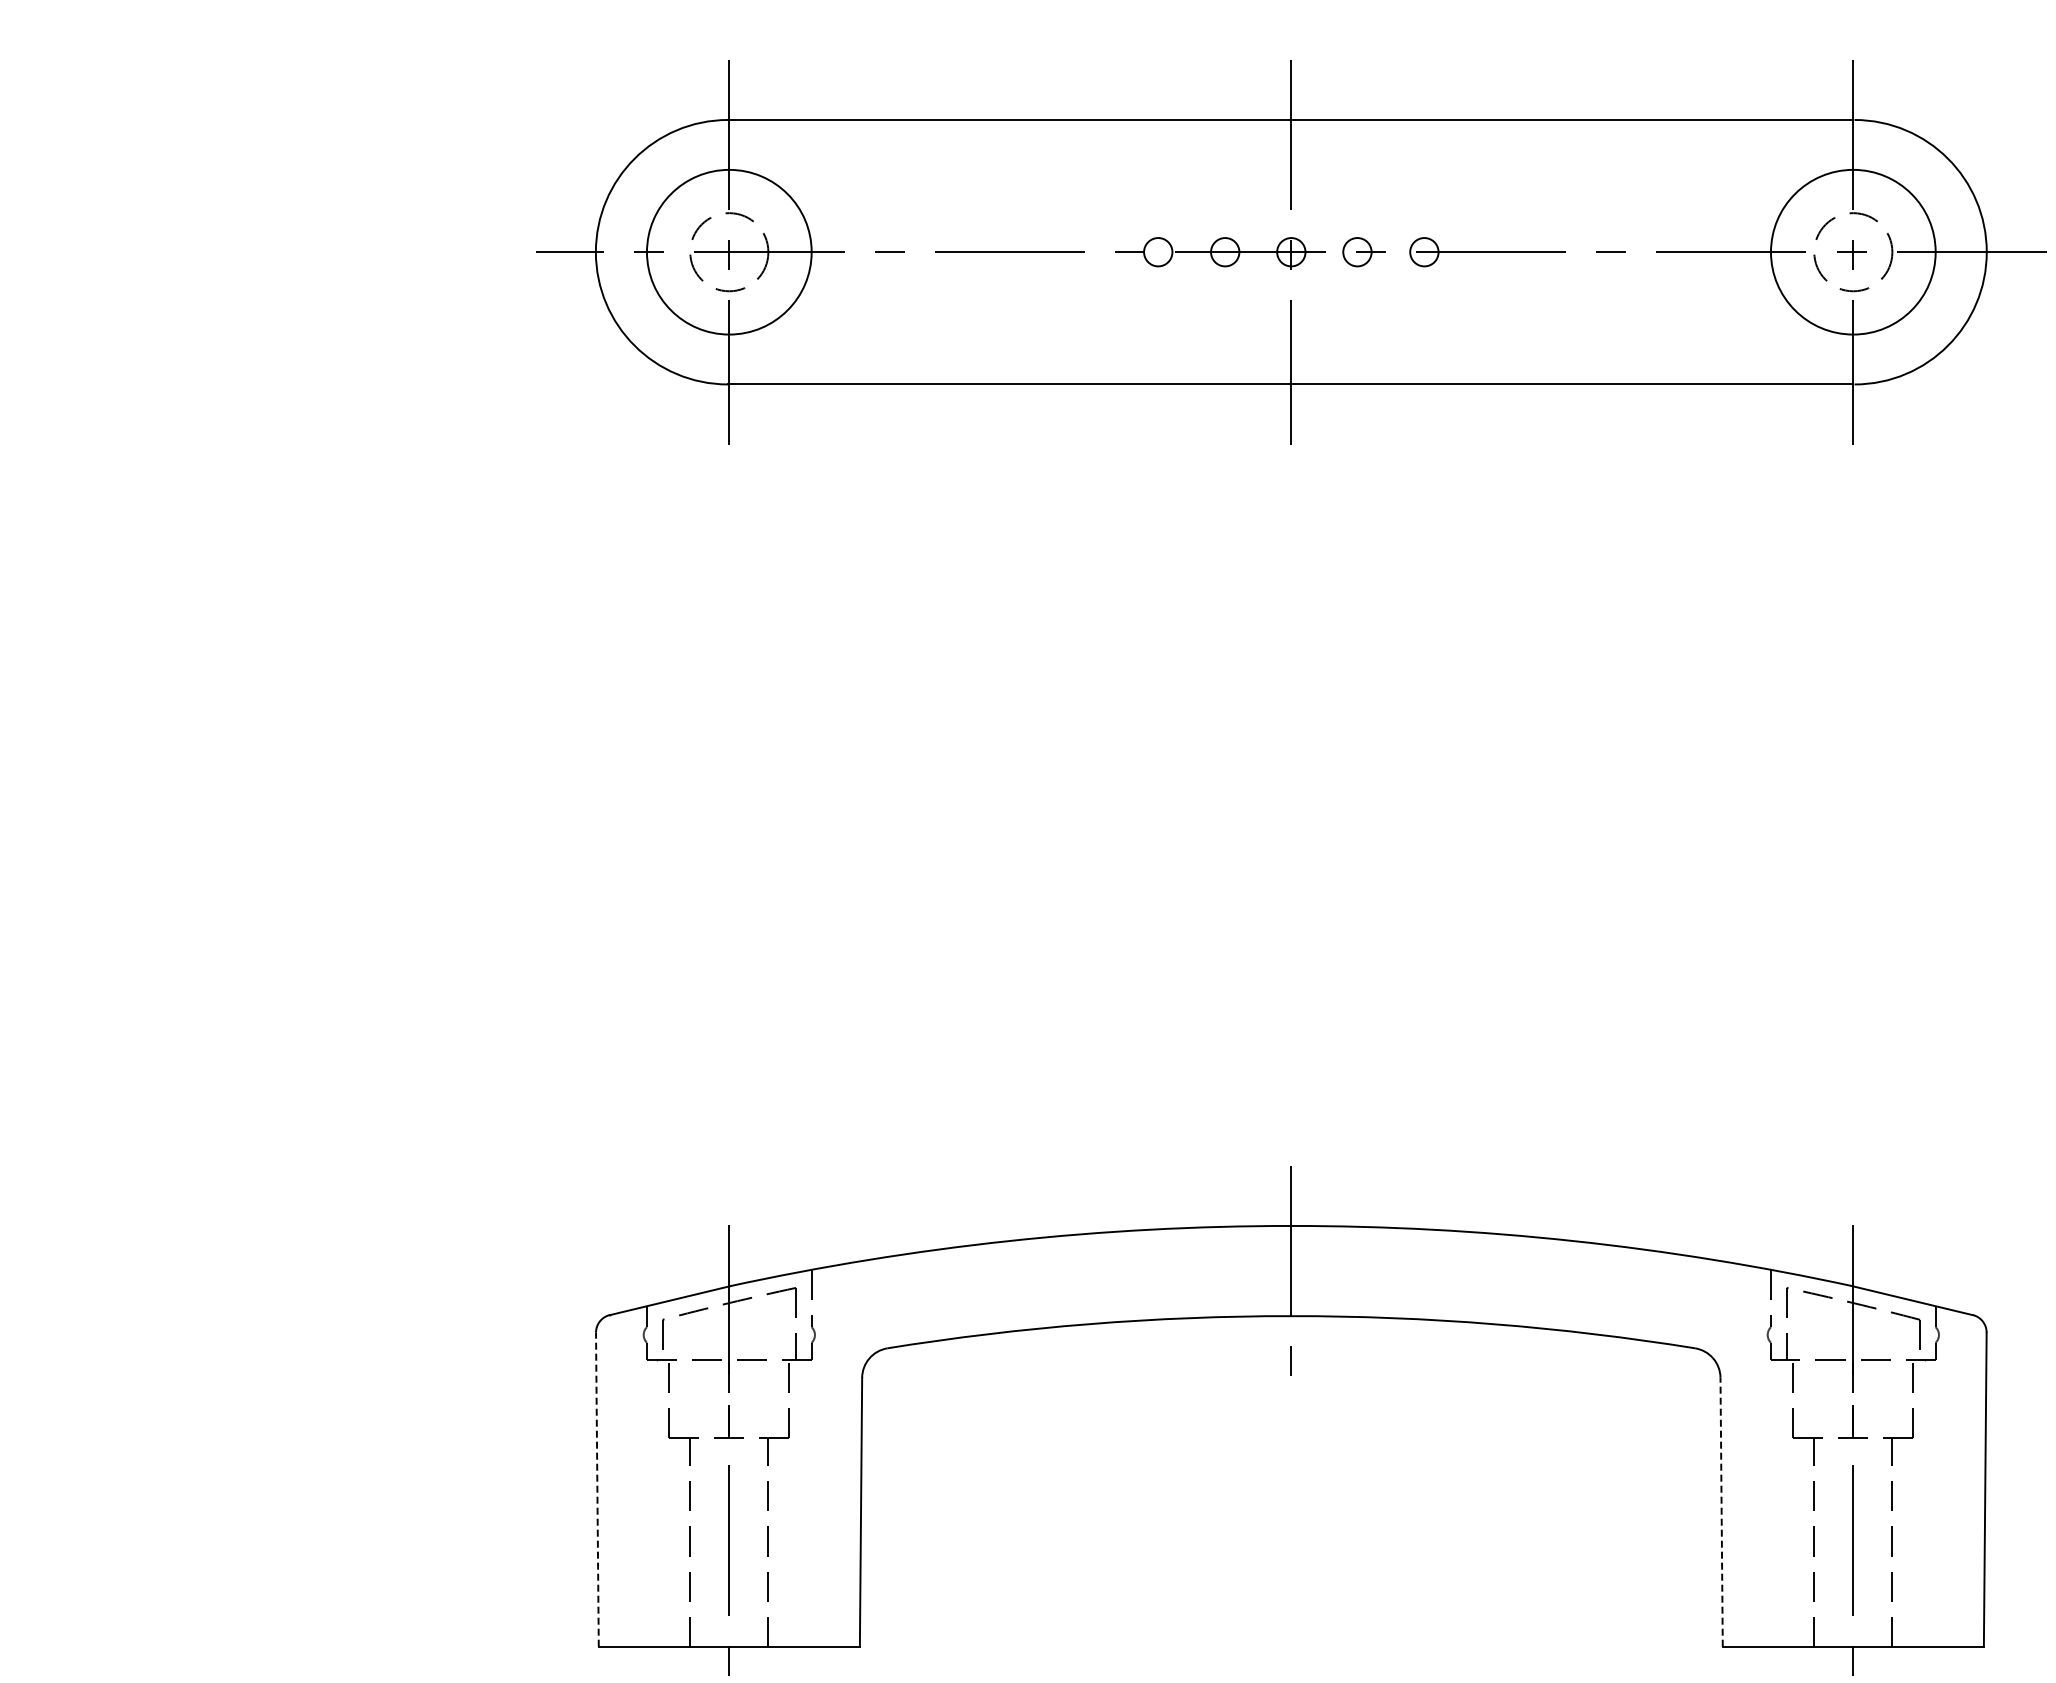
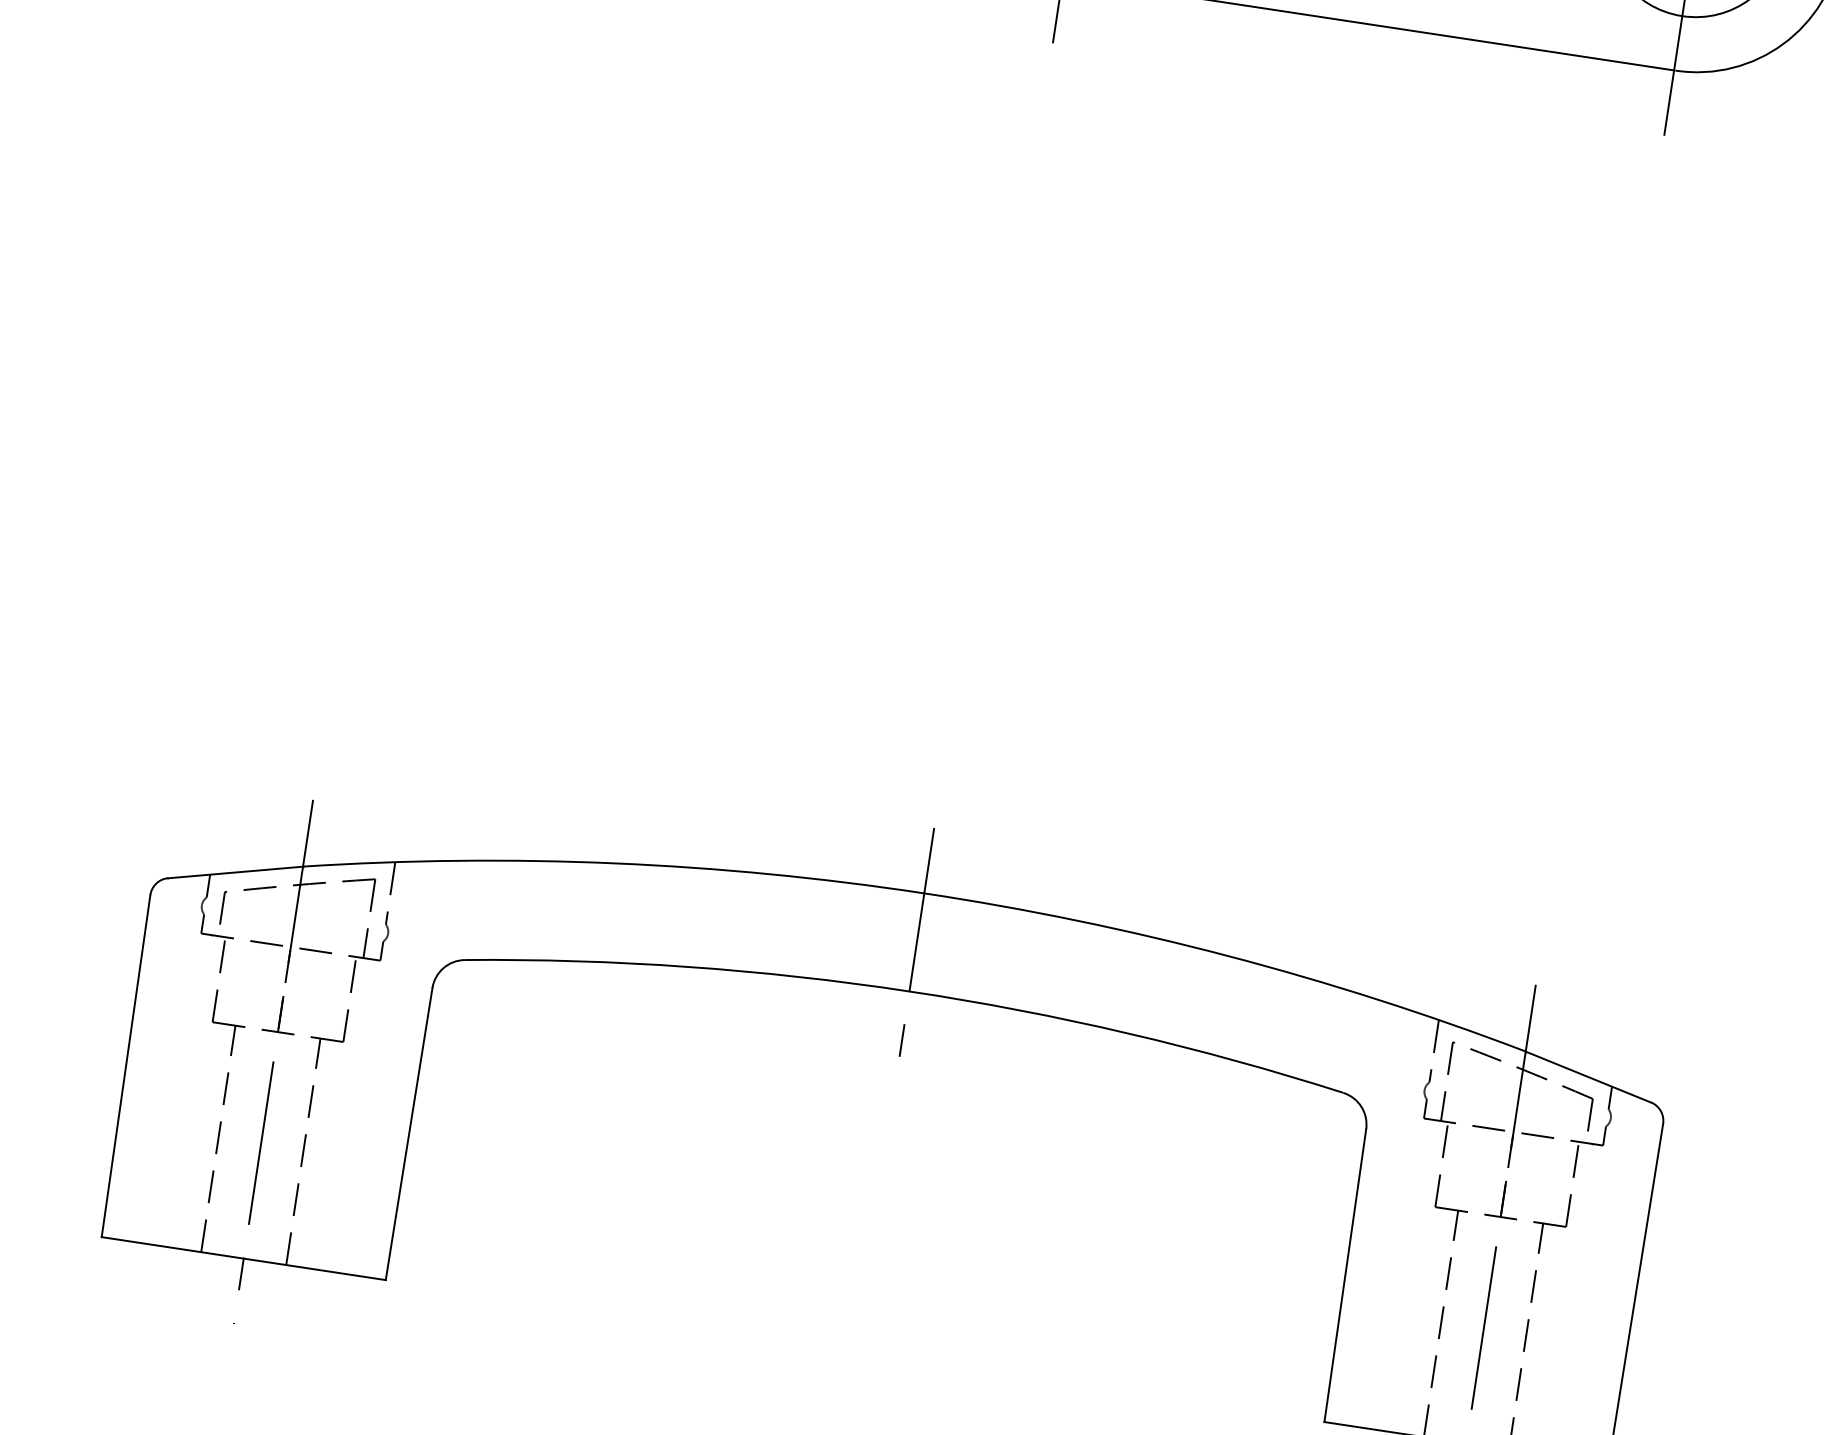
line: (597, 1489) -> (126, 1065), dashed -> solid
line: (1721, 1511) -> (1345, 1274), dashed -> solid

